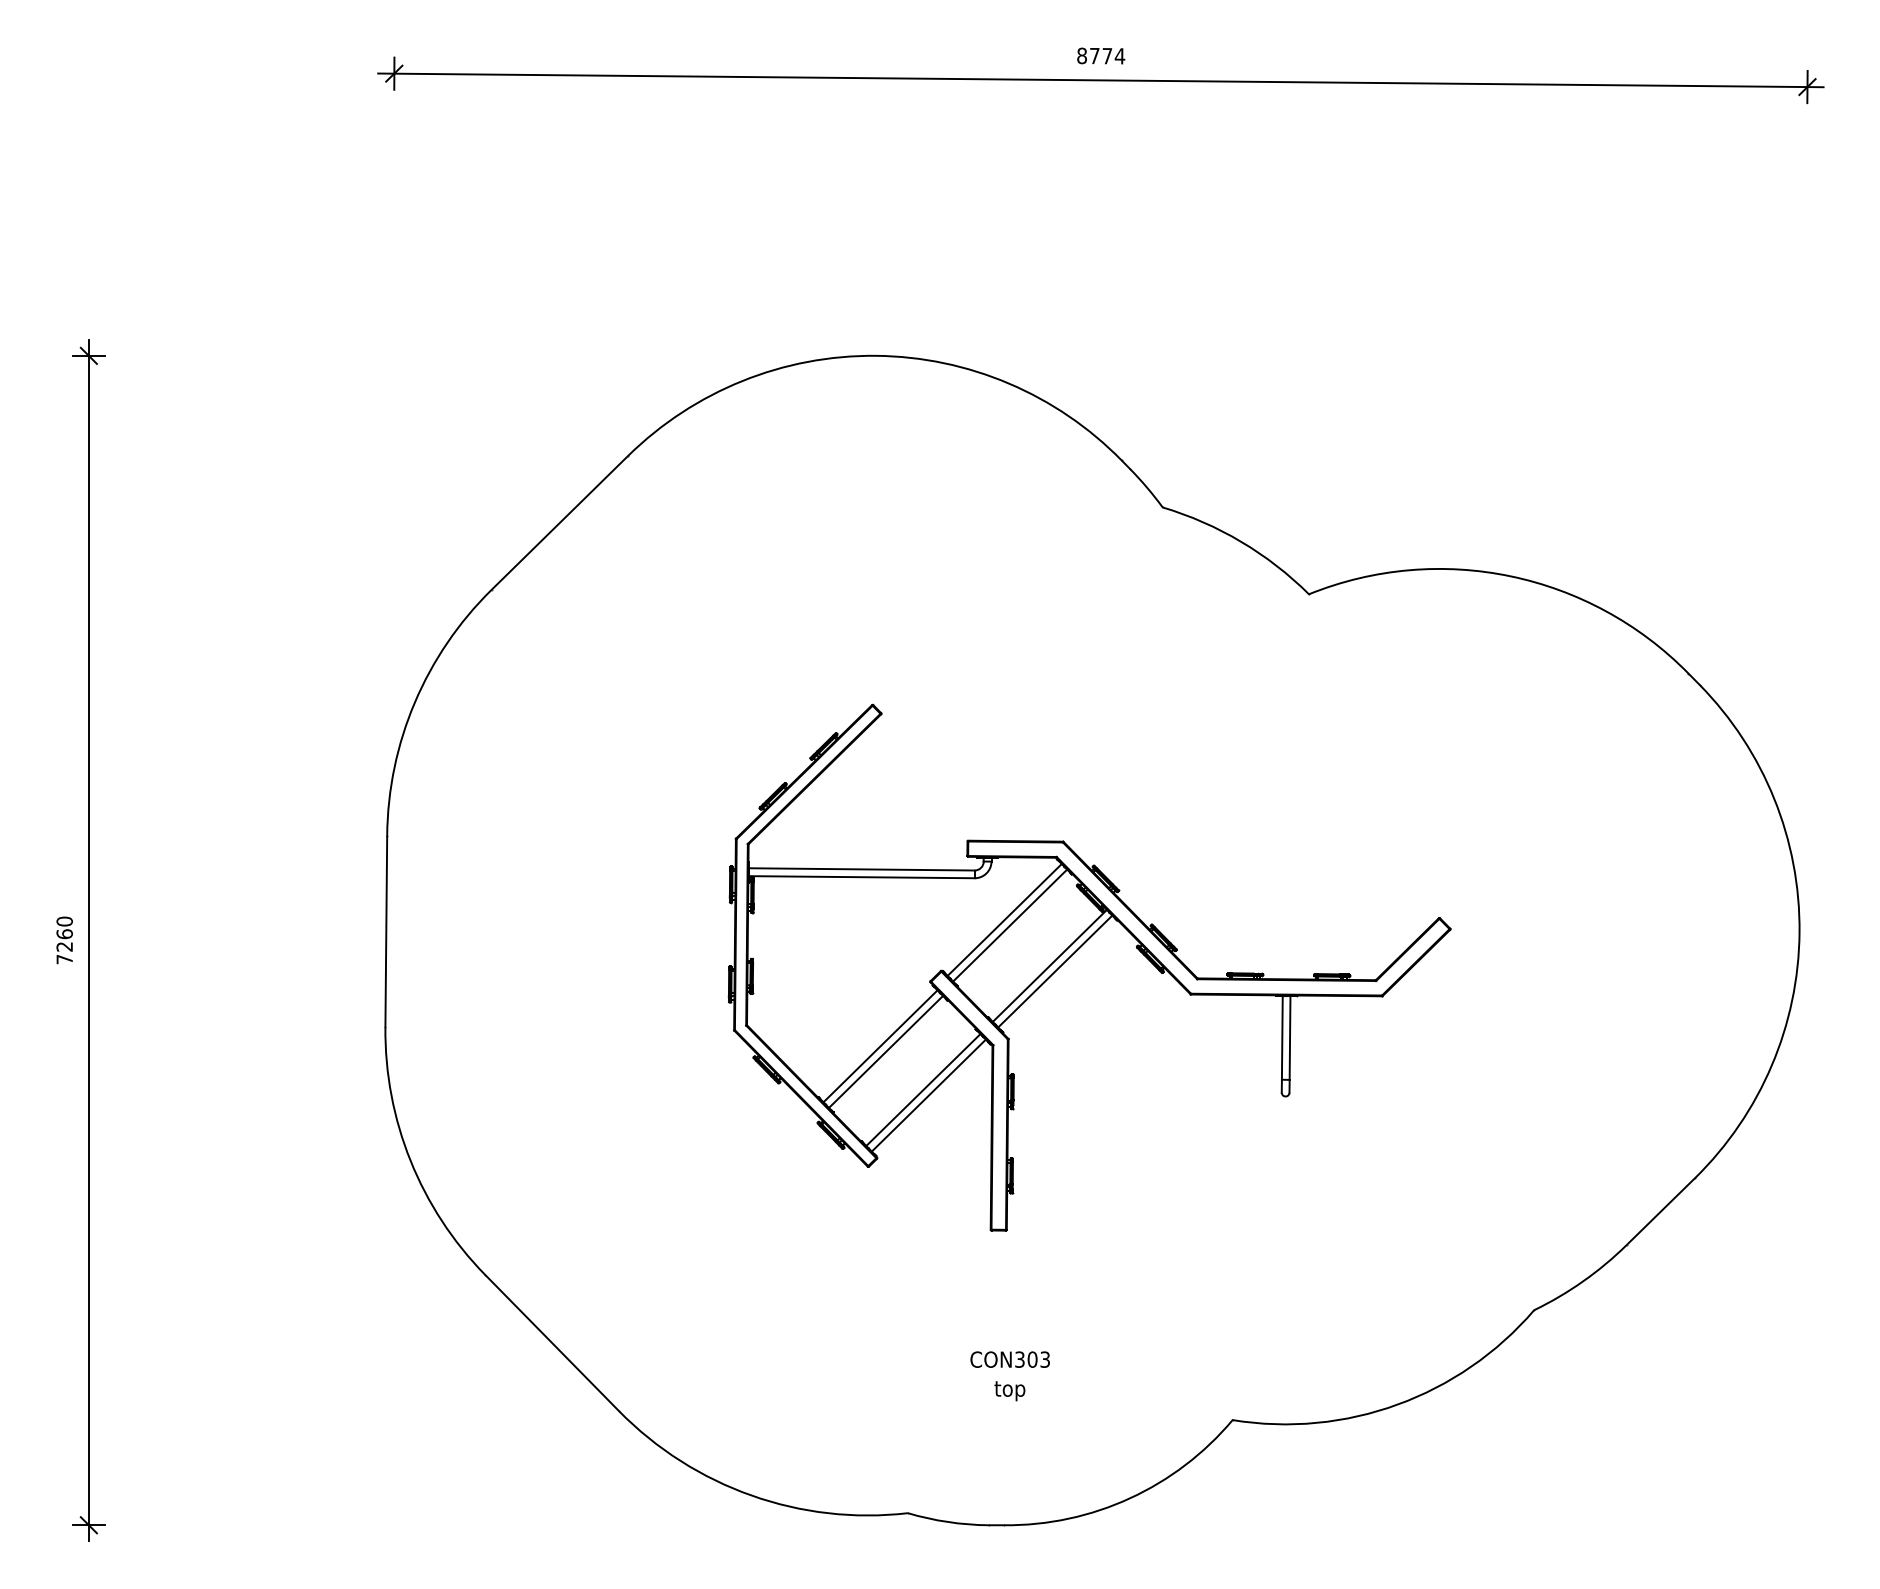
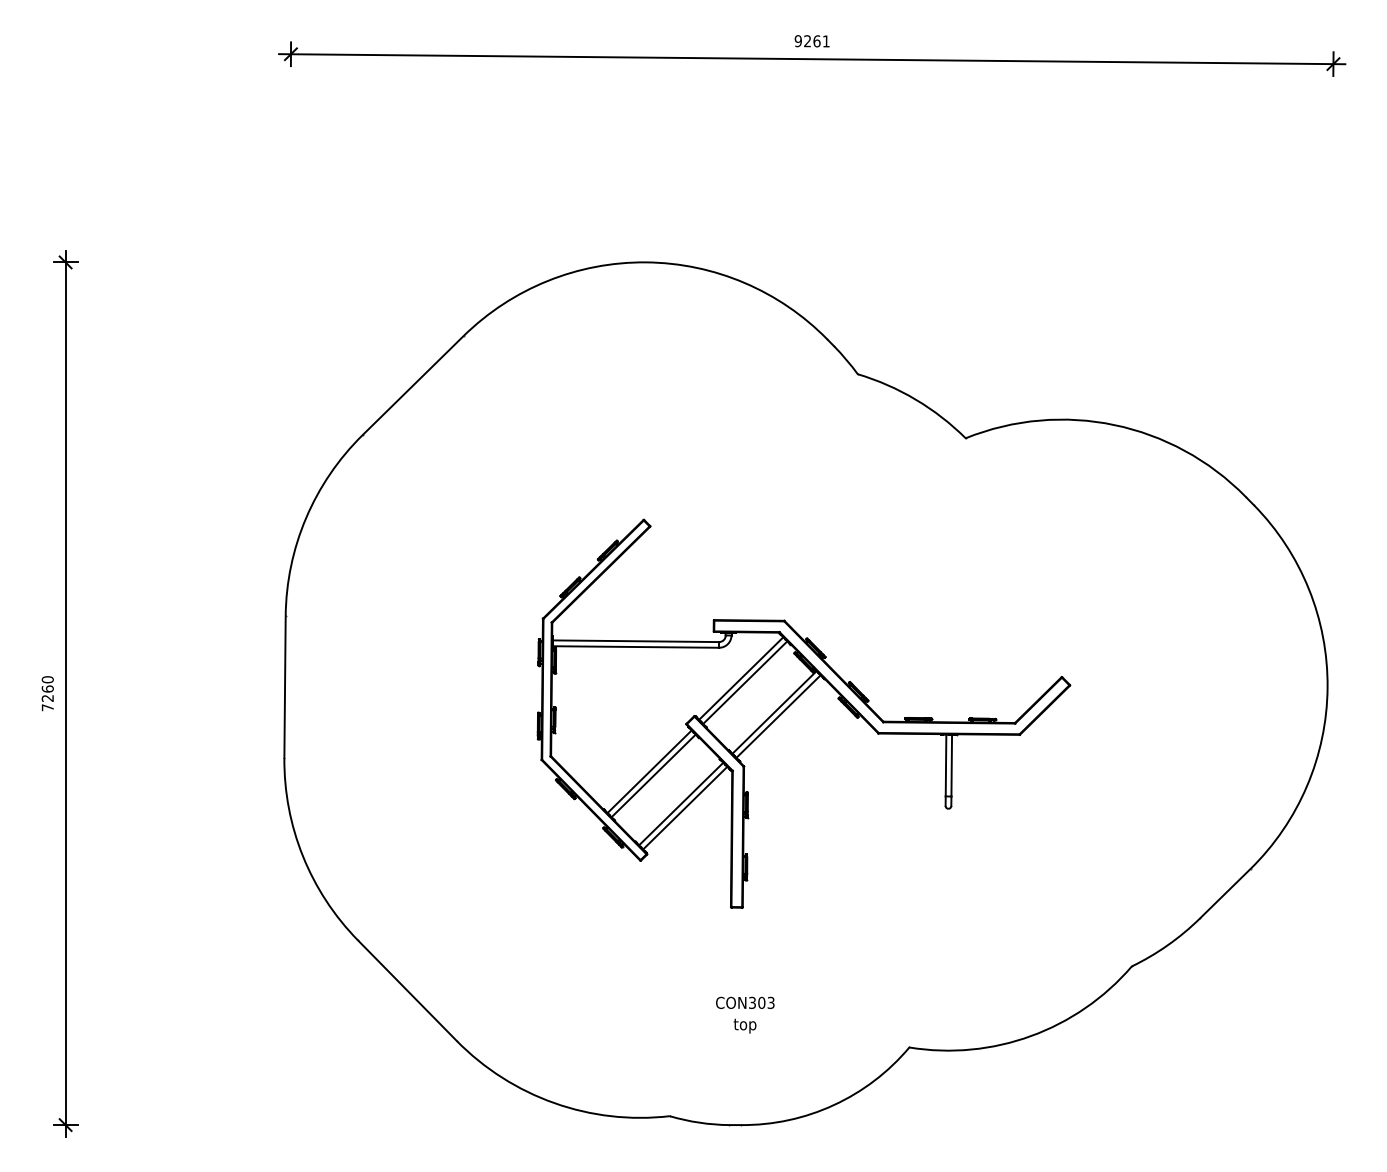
text: (1101, 55) -> (812, 40), 8774 -> 9261

